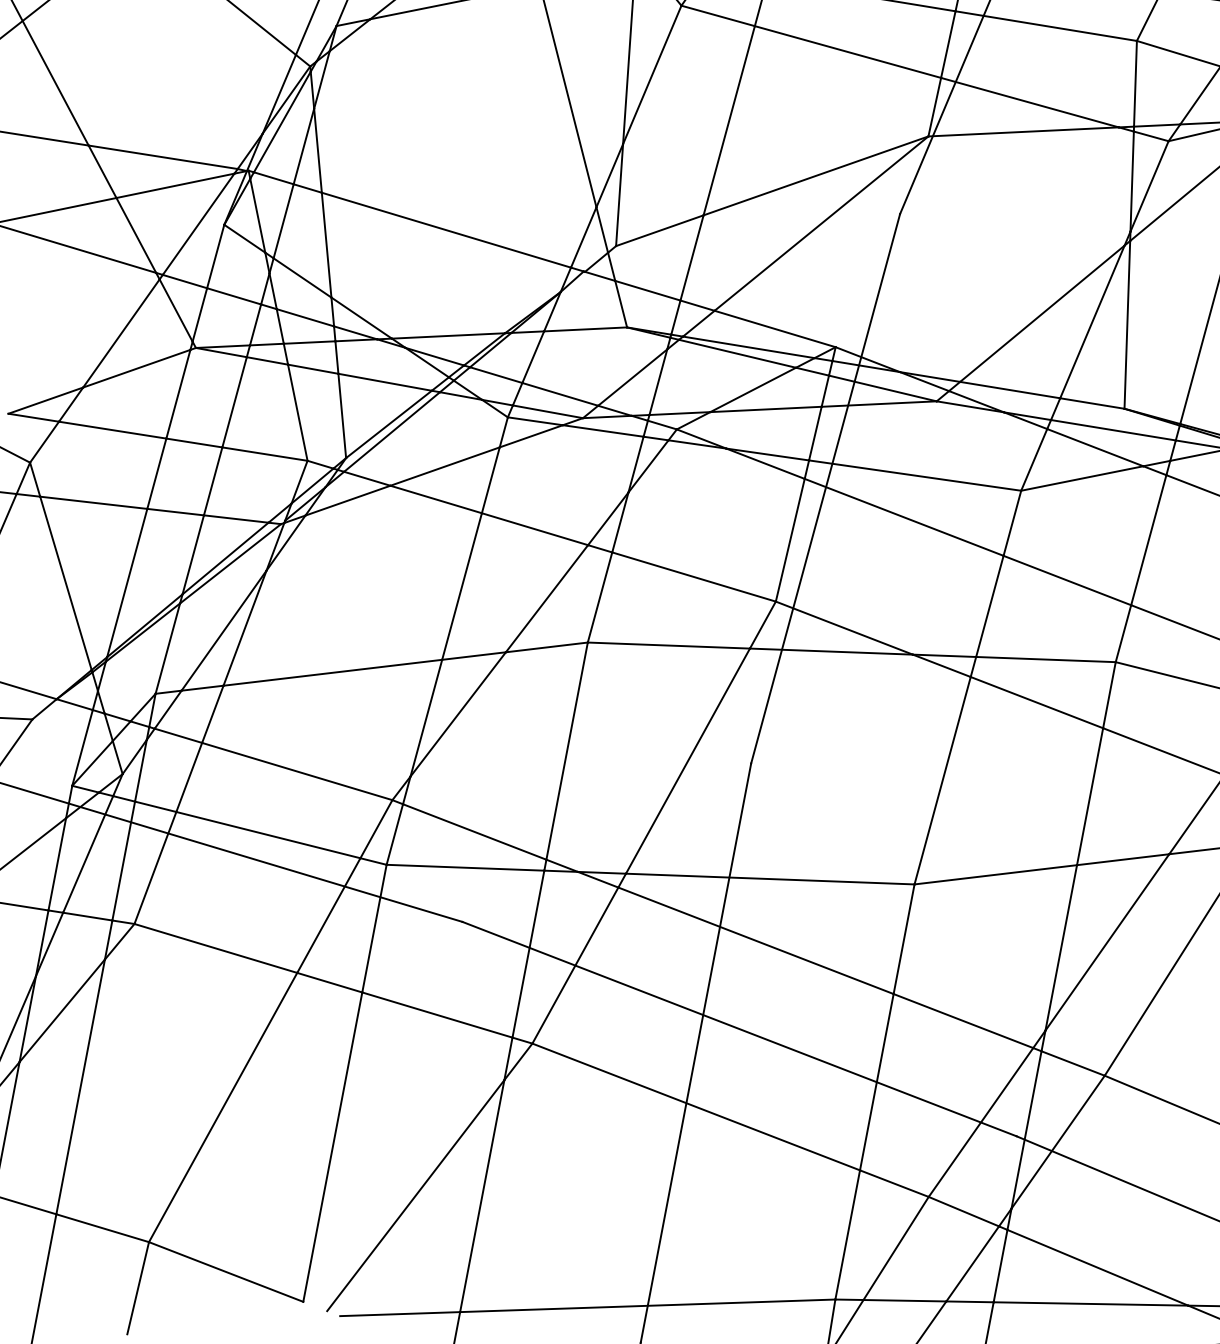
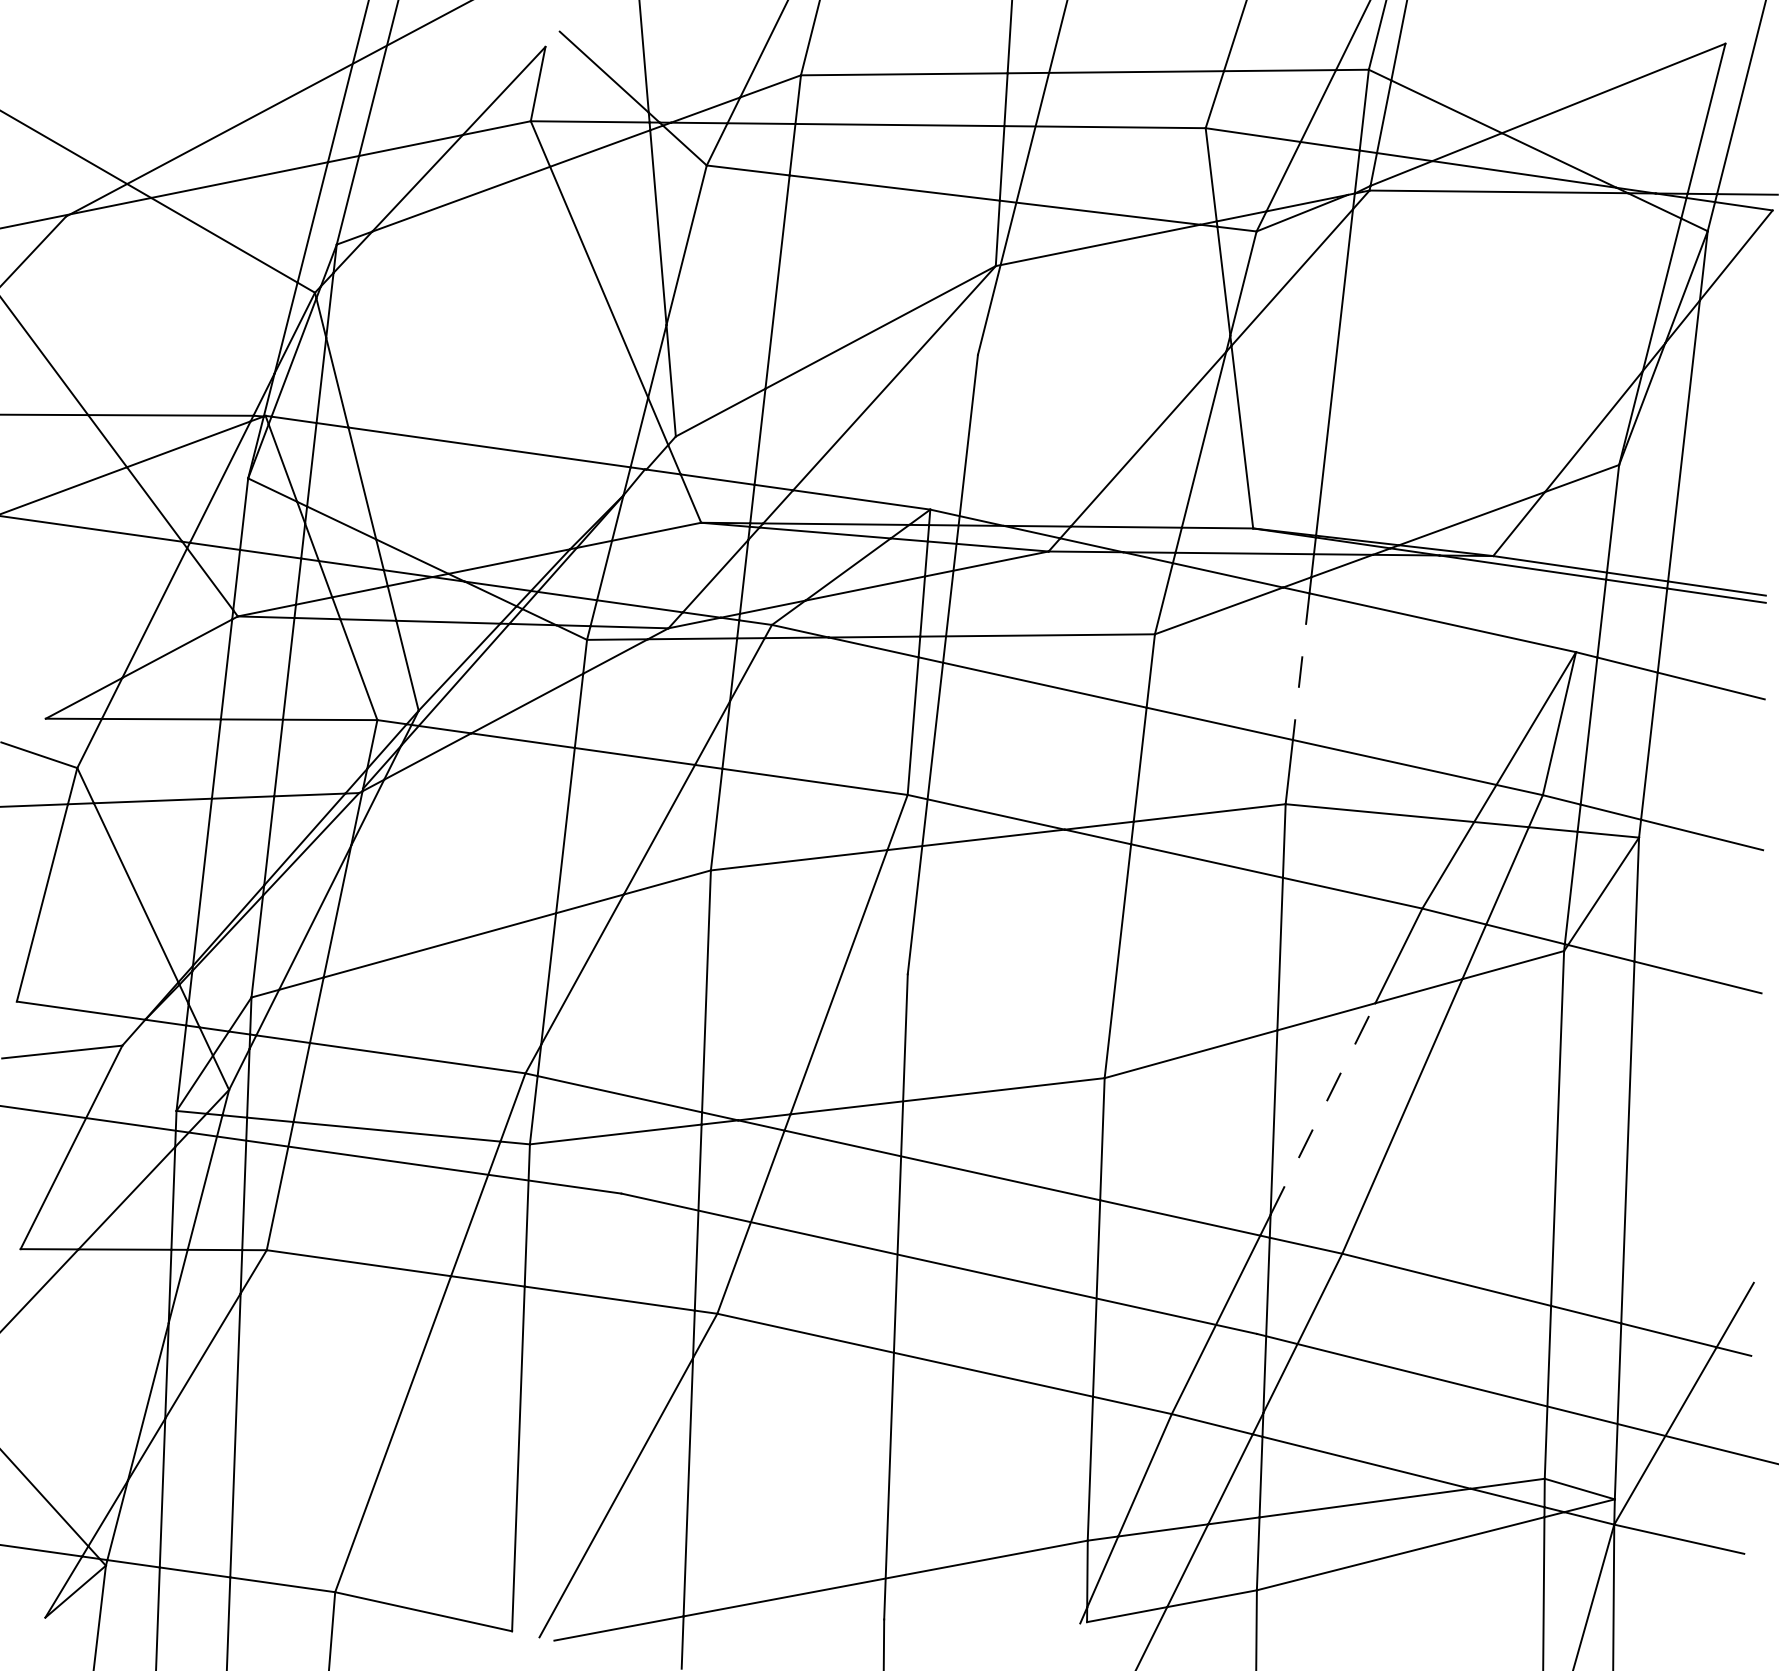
line: (1149, 540) -> (1301, 666), solid -> dashed
line: (1107, 942) -> (1323, 1108), solid -> dashed

